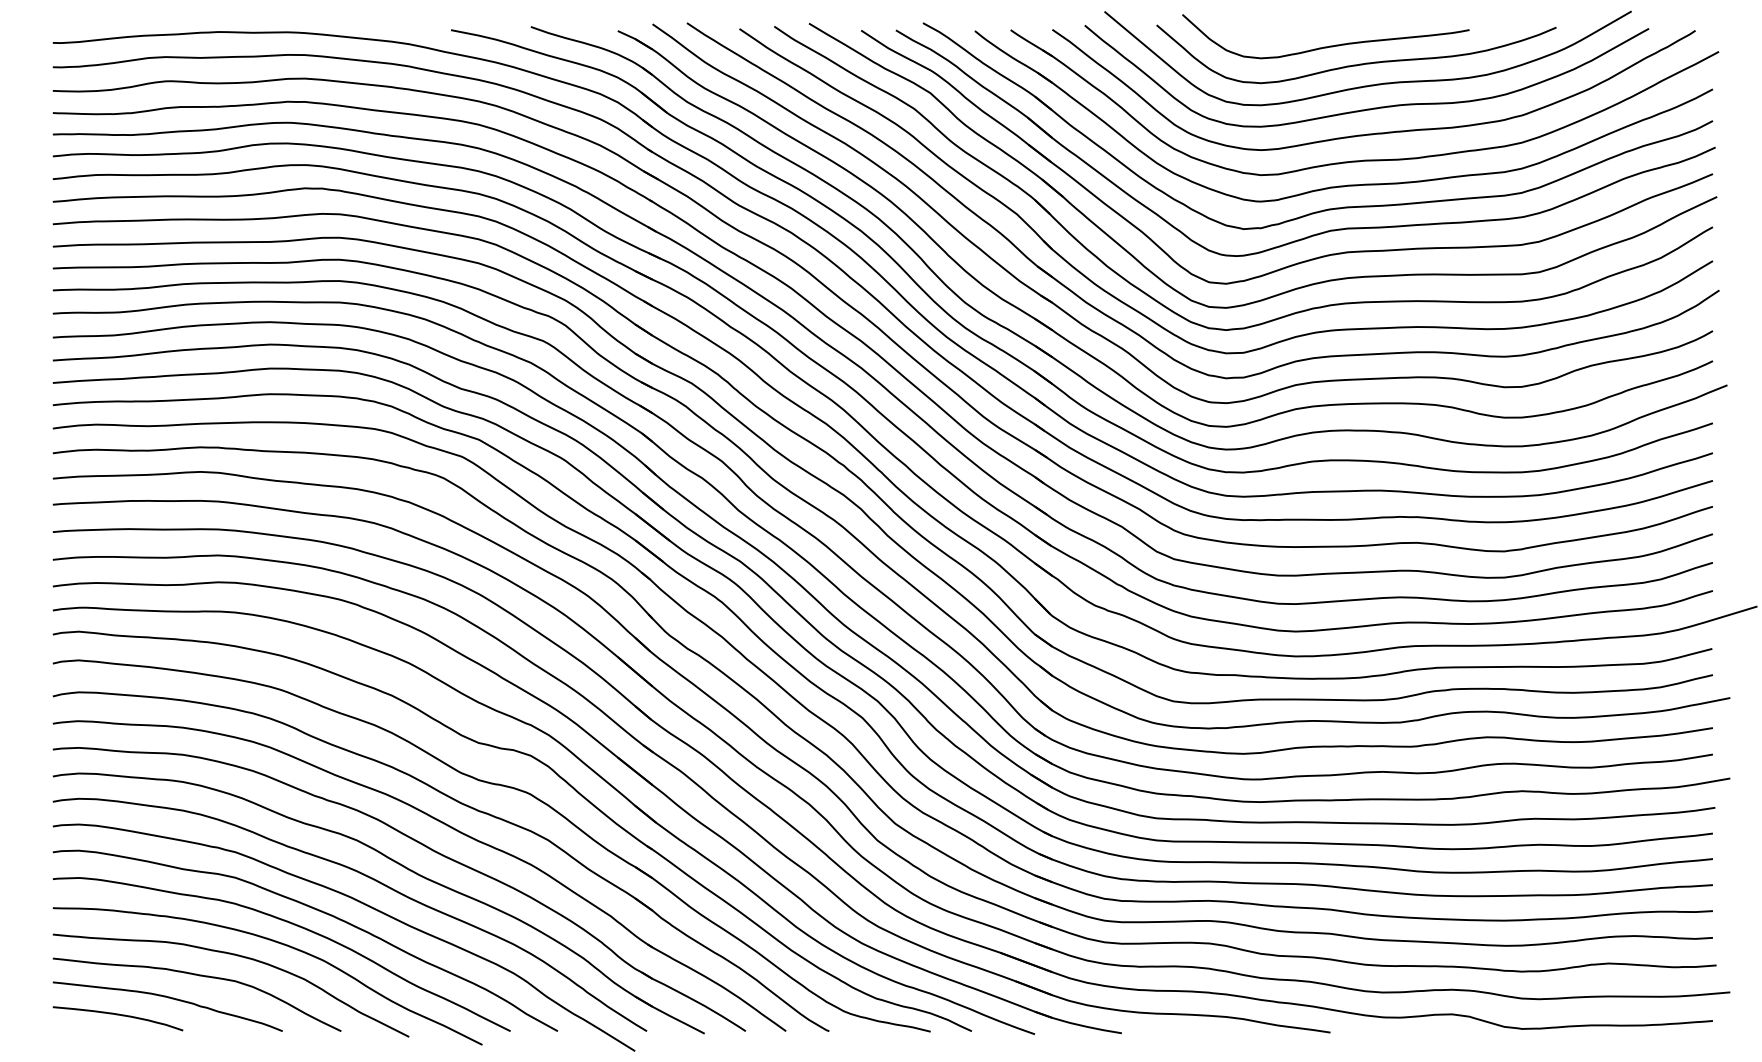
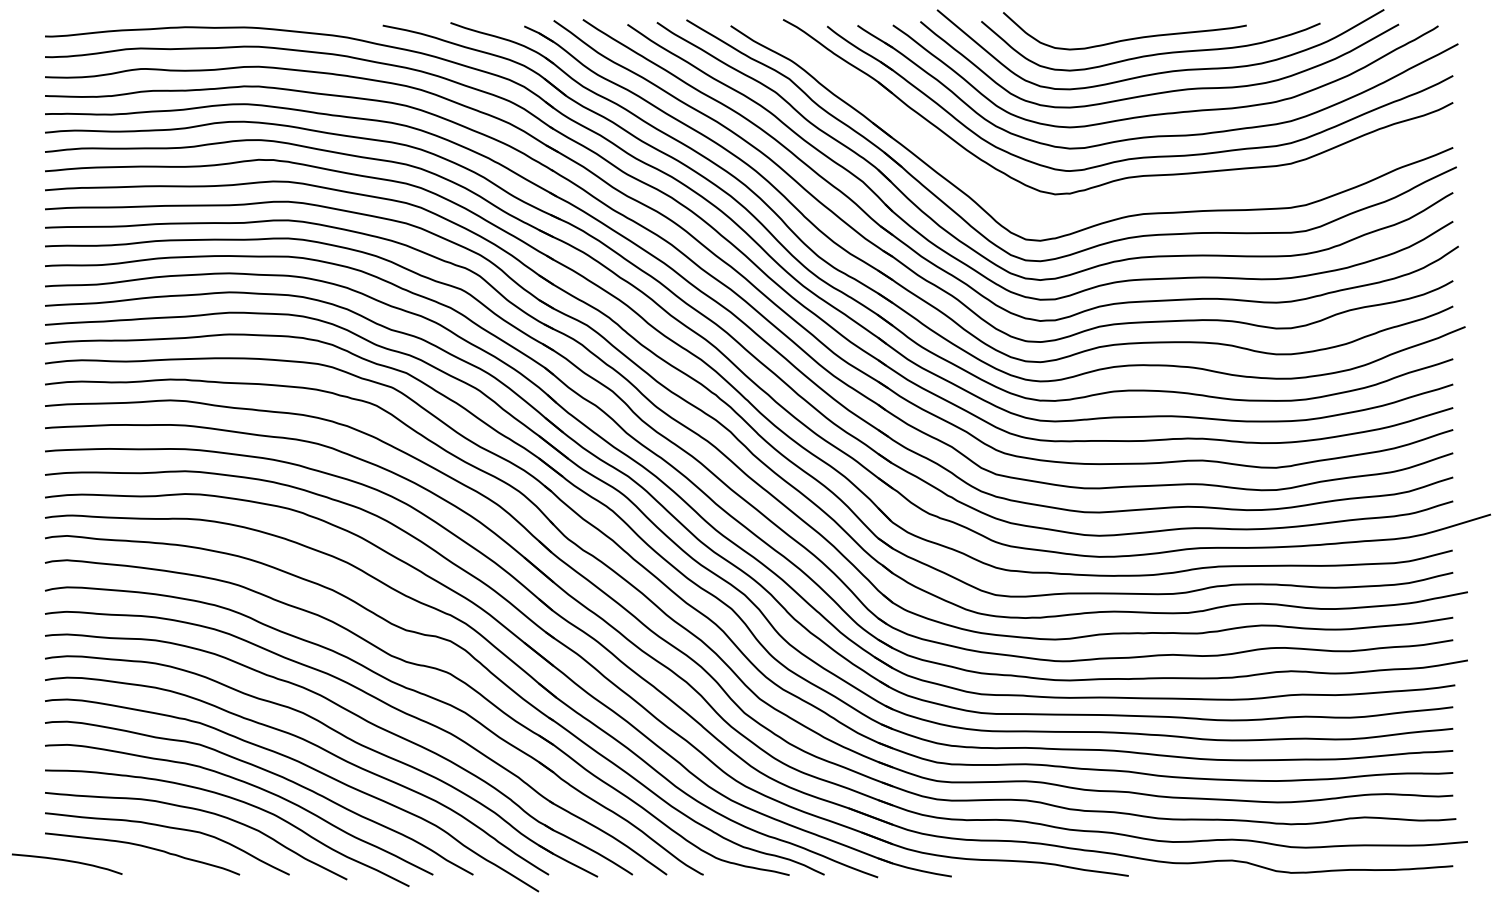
part: (1330, 229) -> (1128, 194), removed
curve: (117, 1015) -> (66, 861), moved

